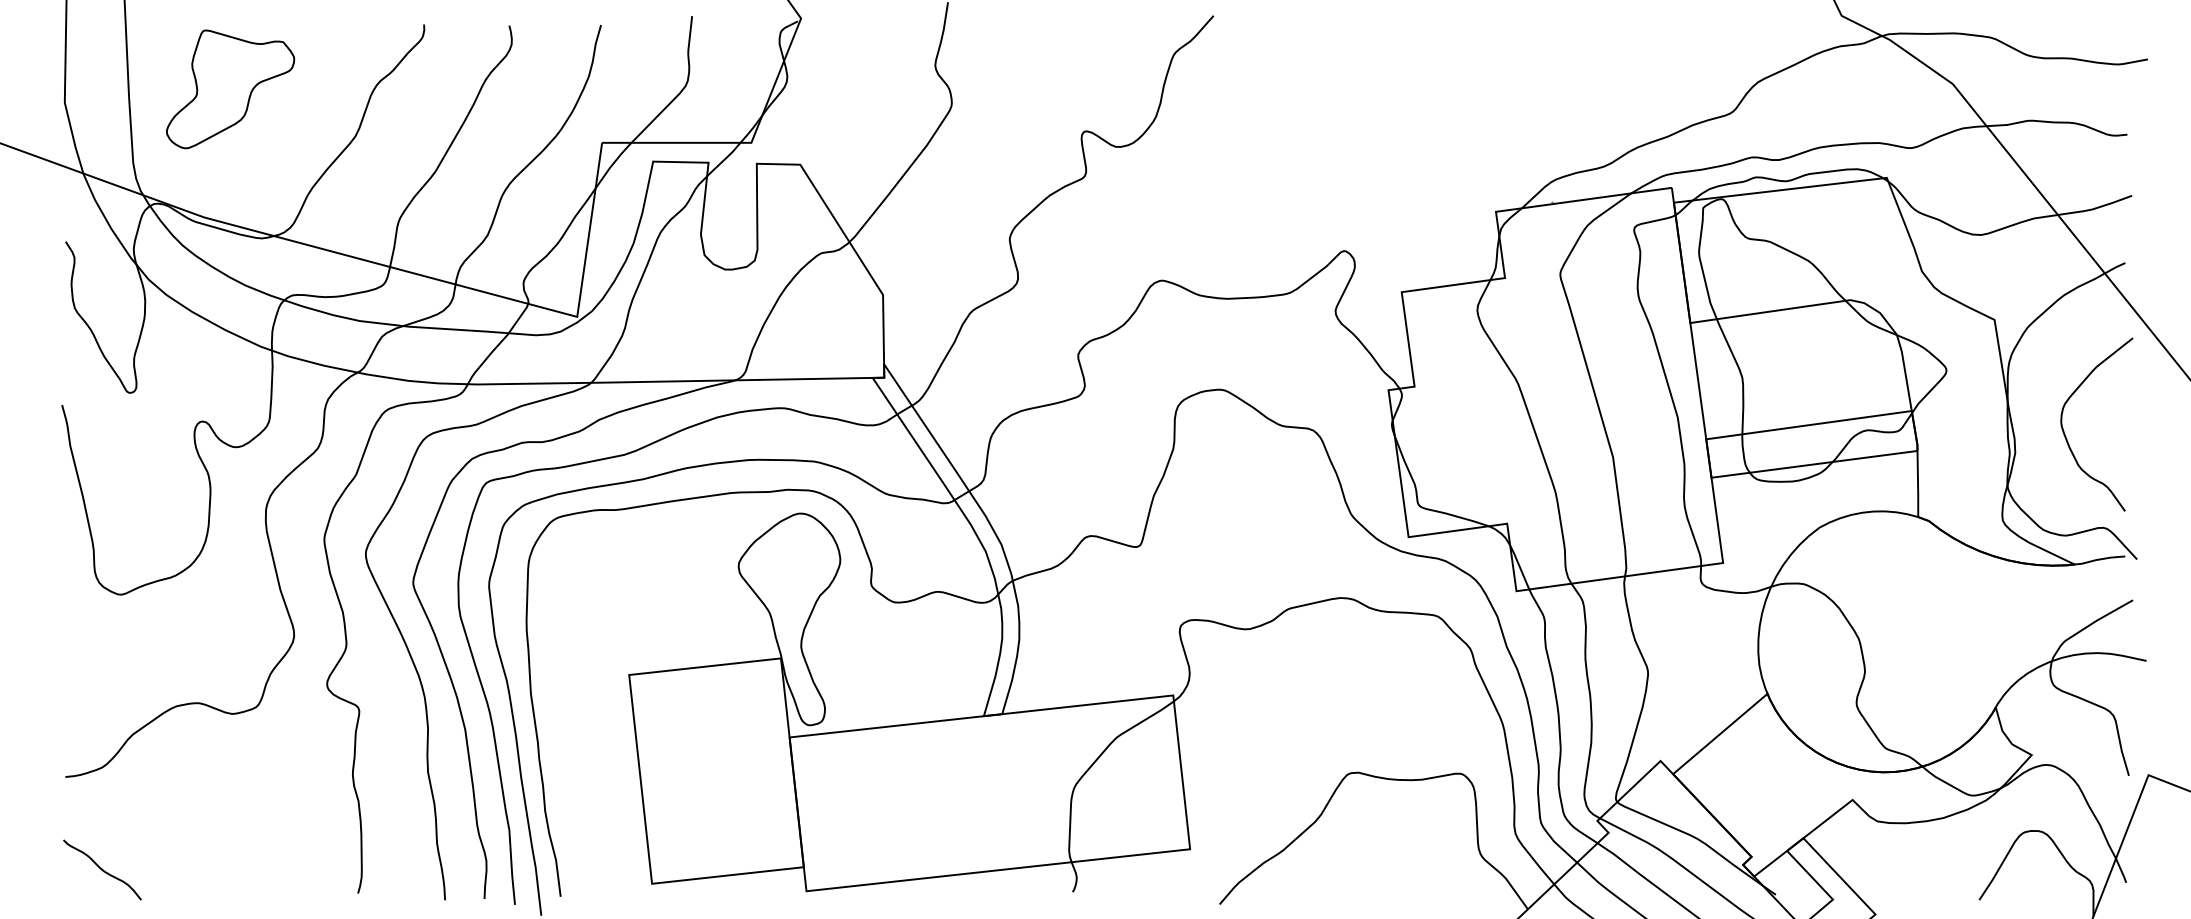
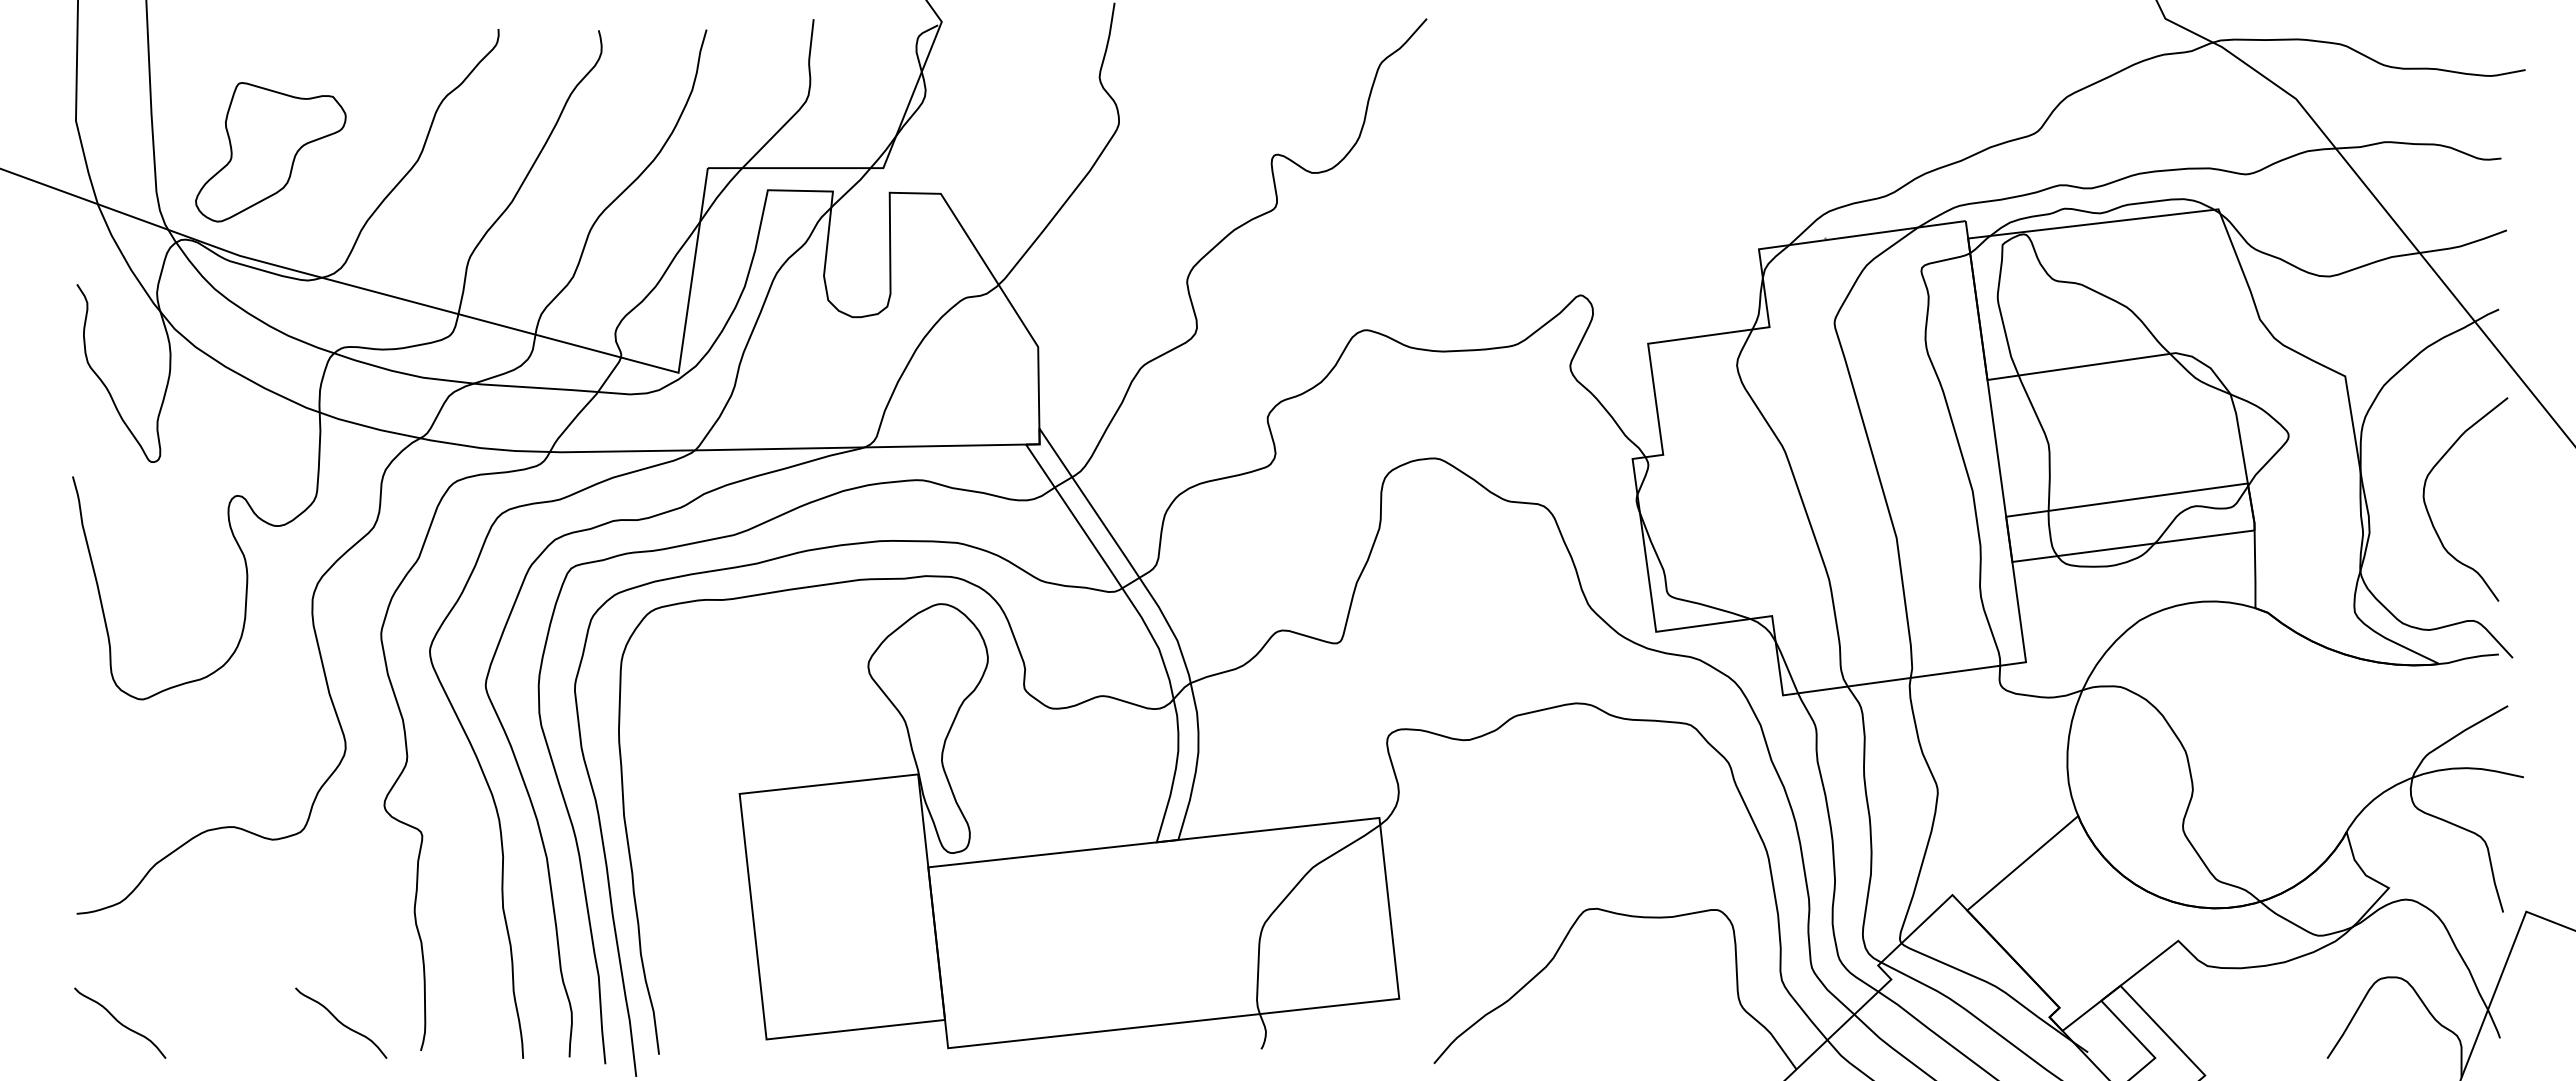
part: (230, 89) -> (270, 152), moved
curve: (290, 869) -> (341, 1022), added

